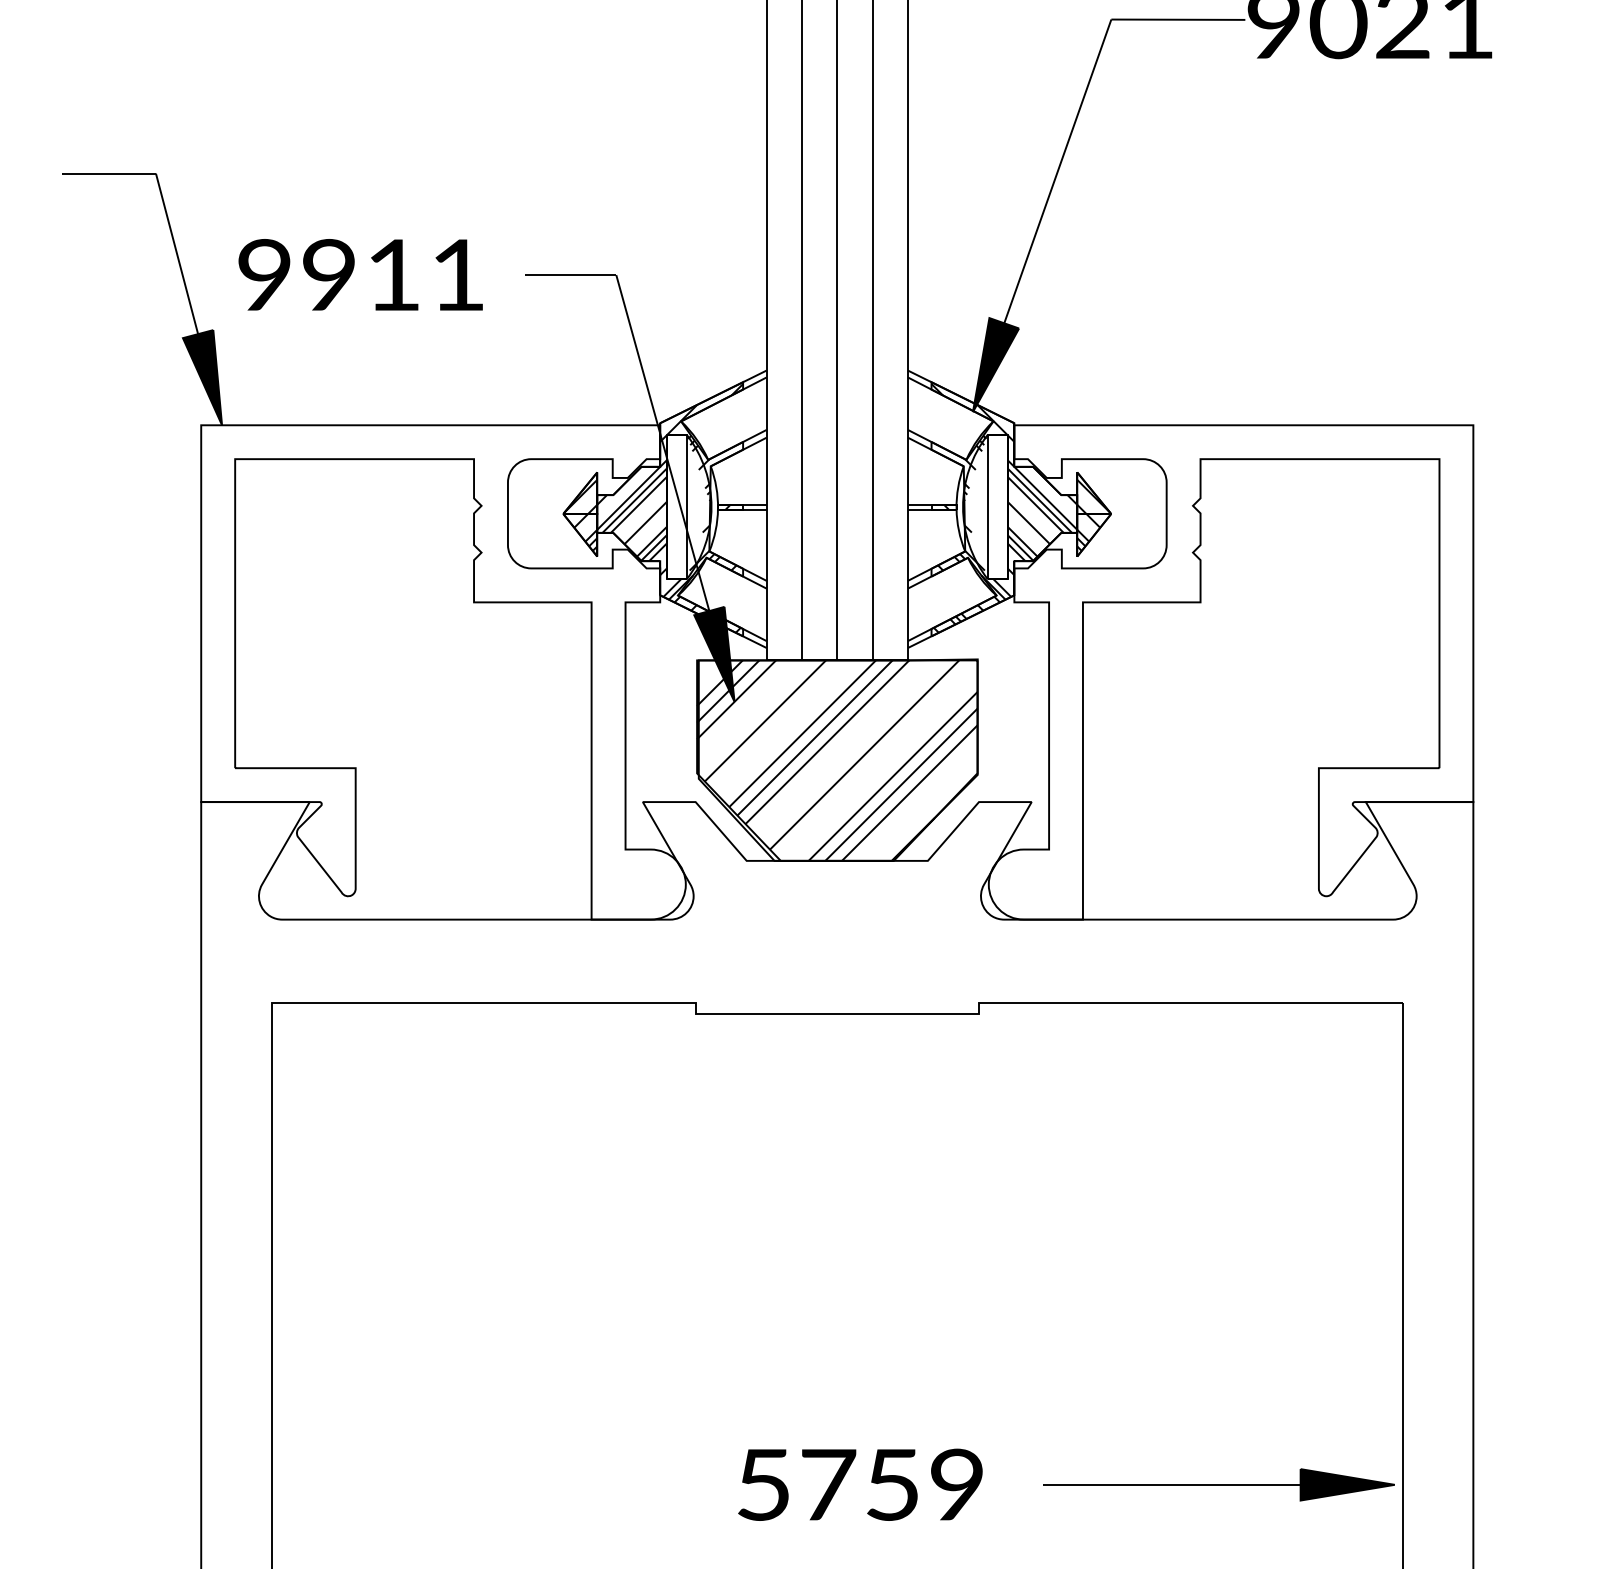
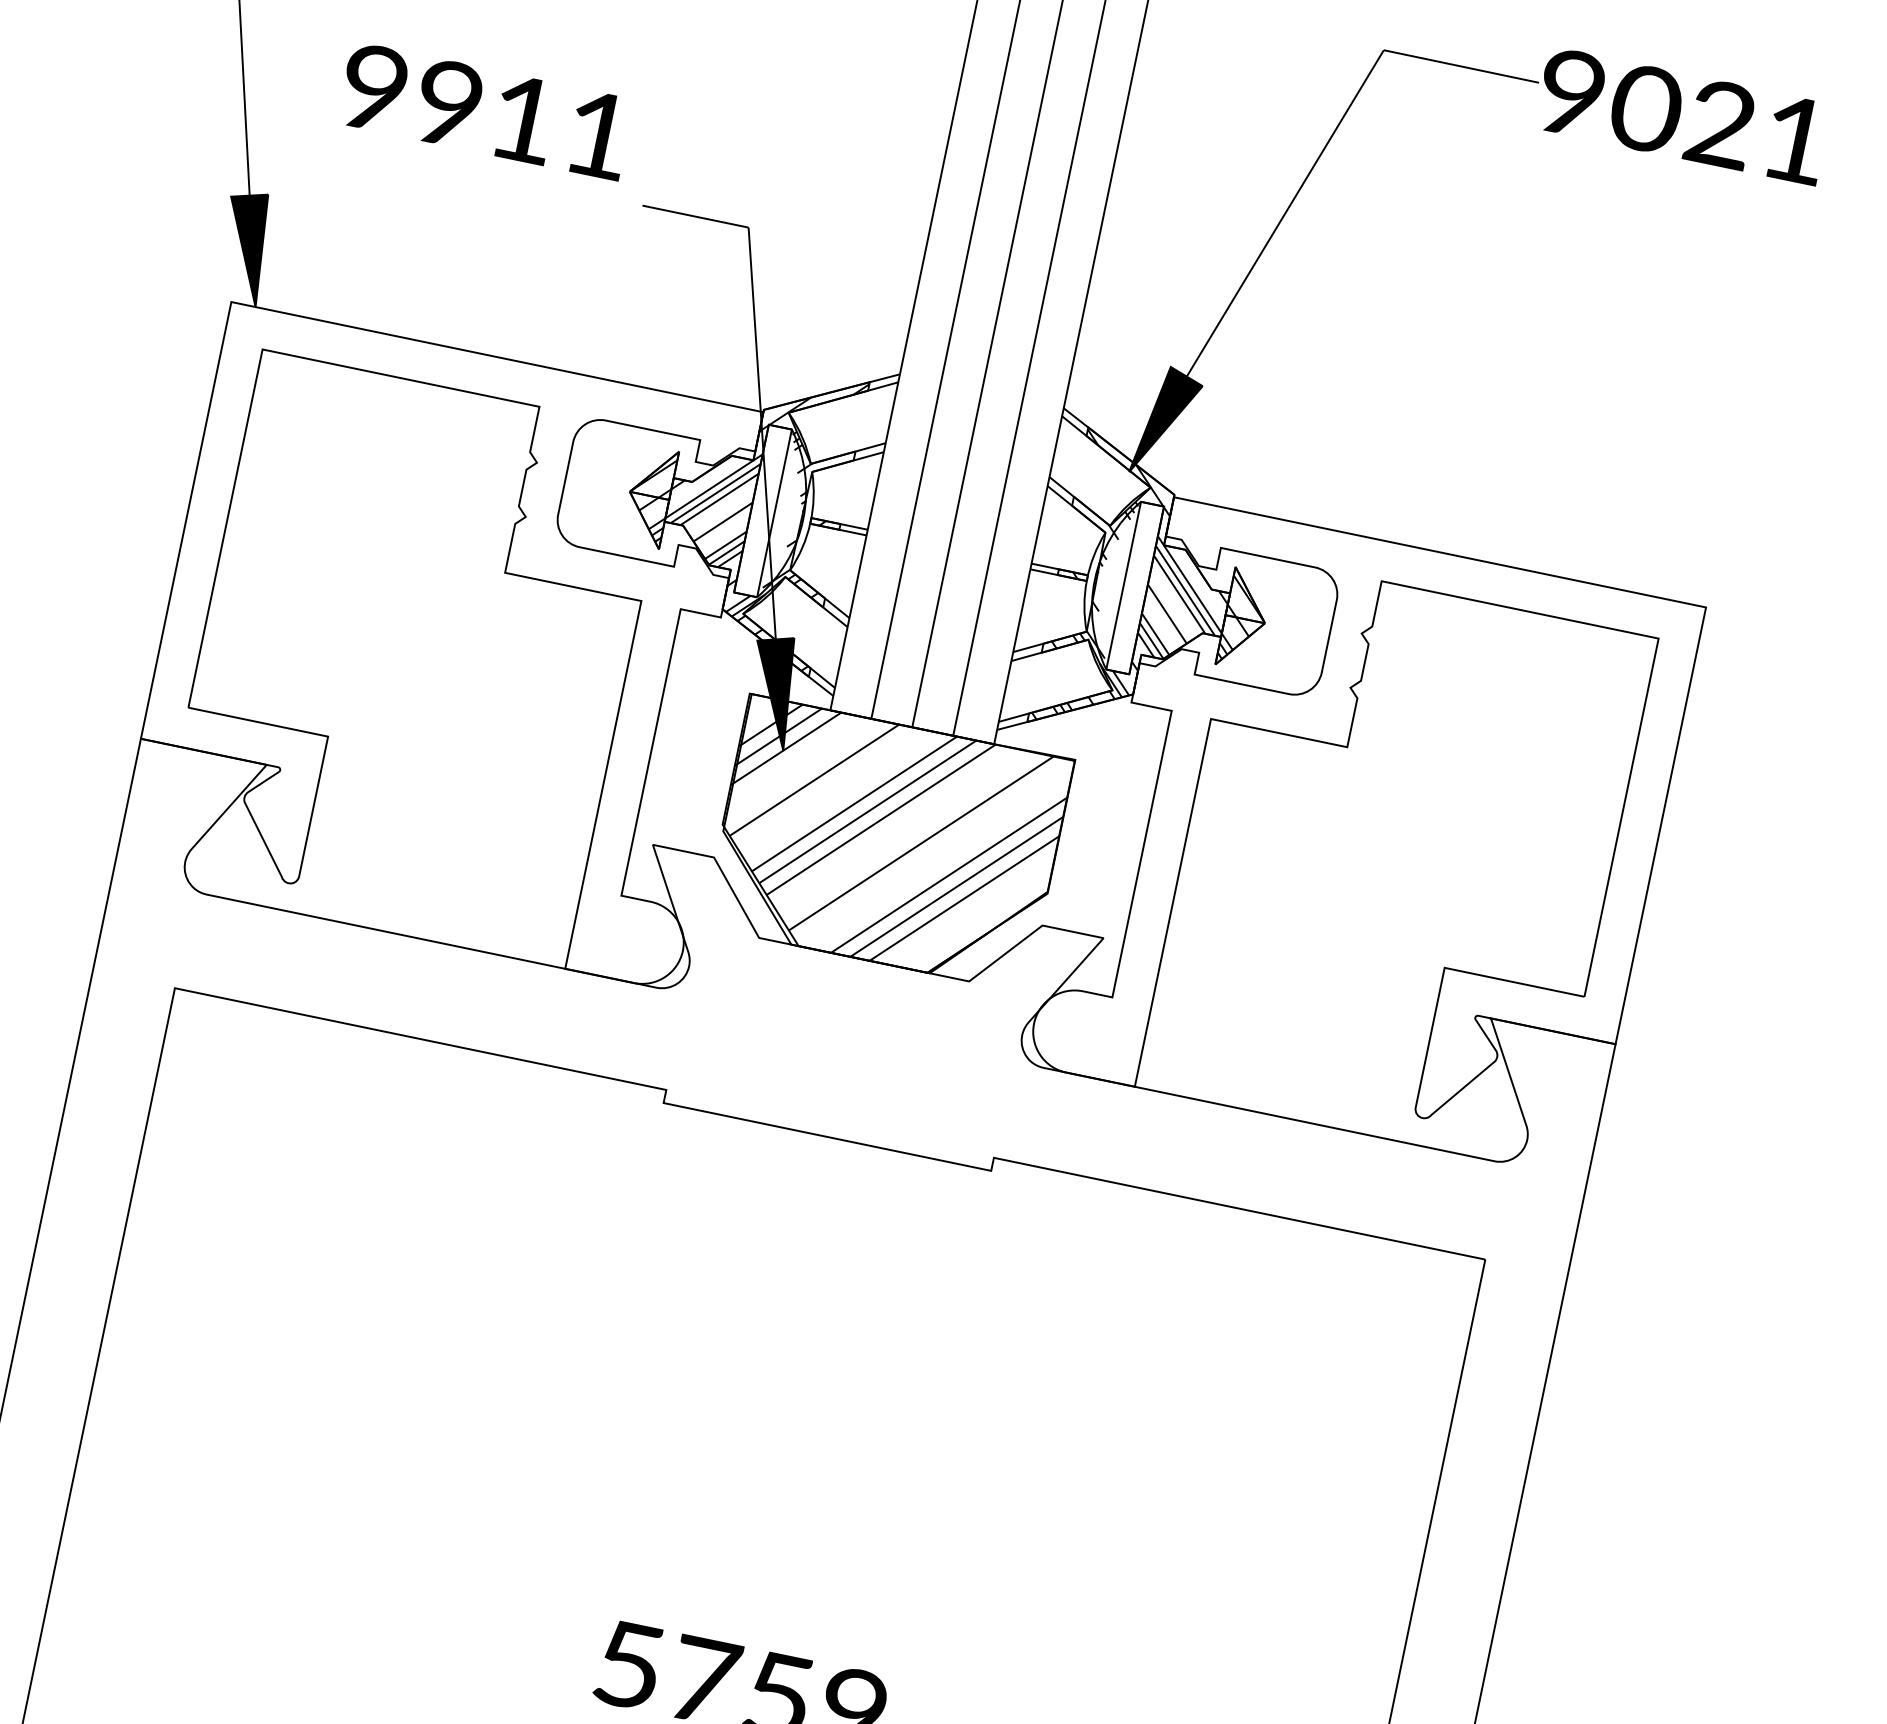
text: (360, 274) -> (485, 110), moved

